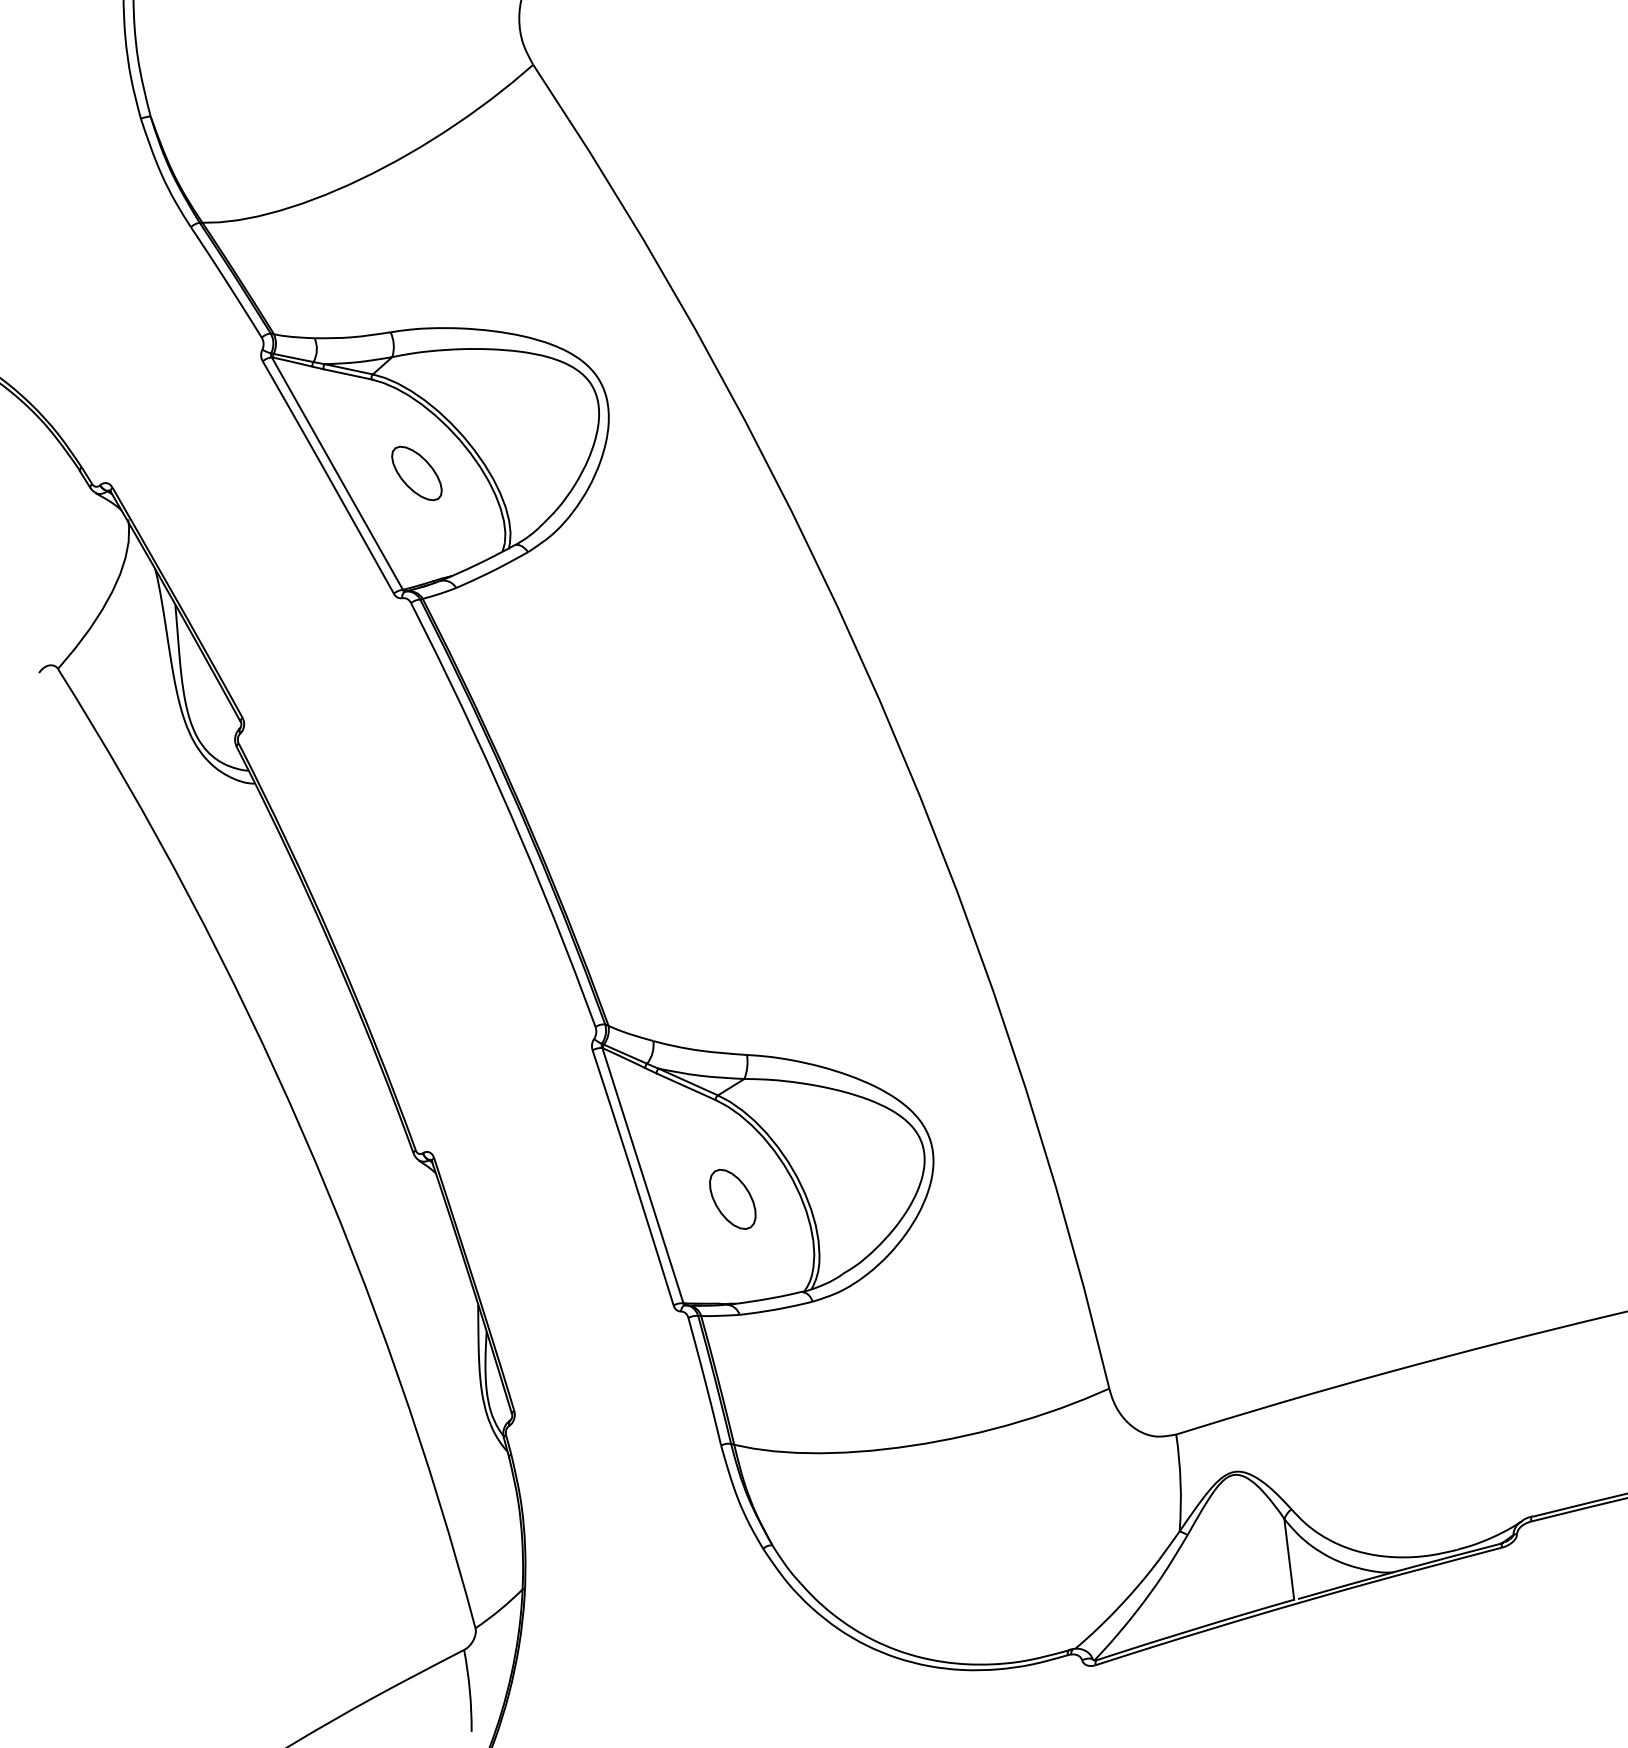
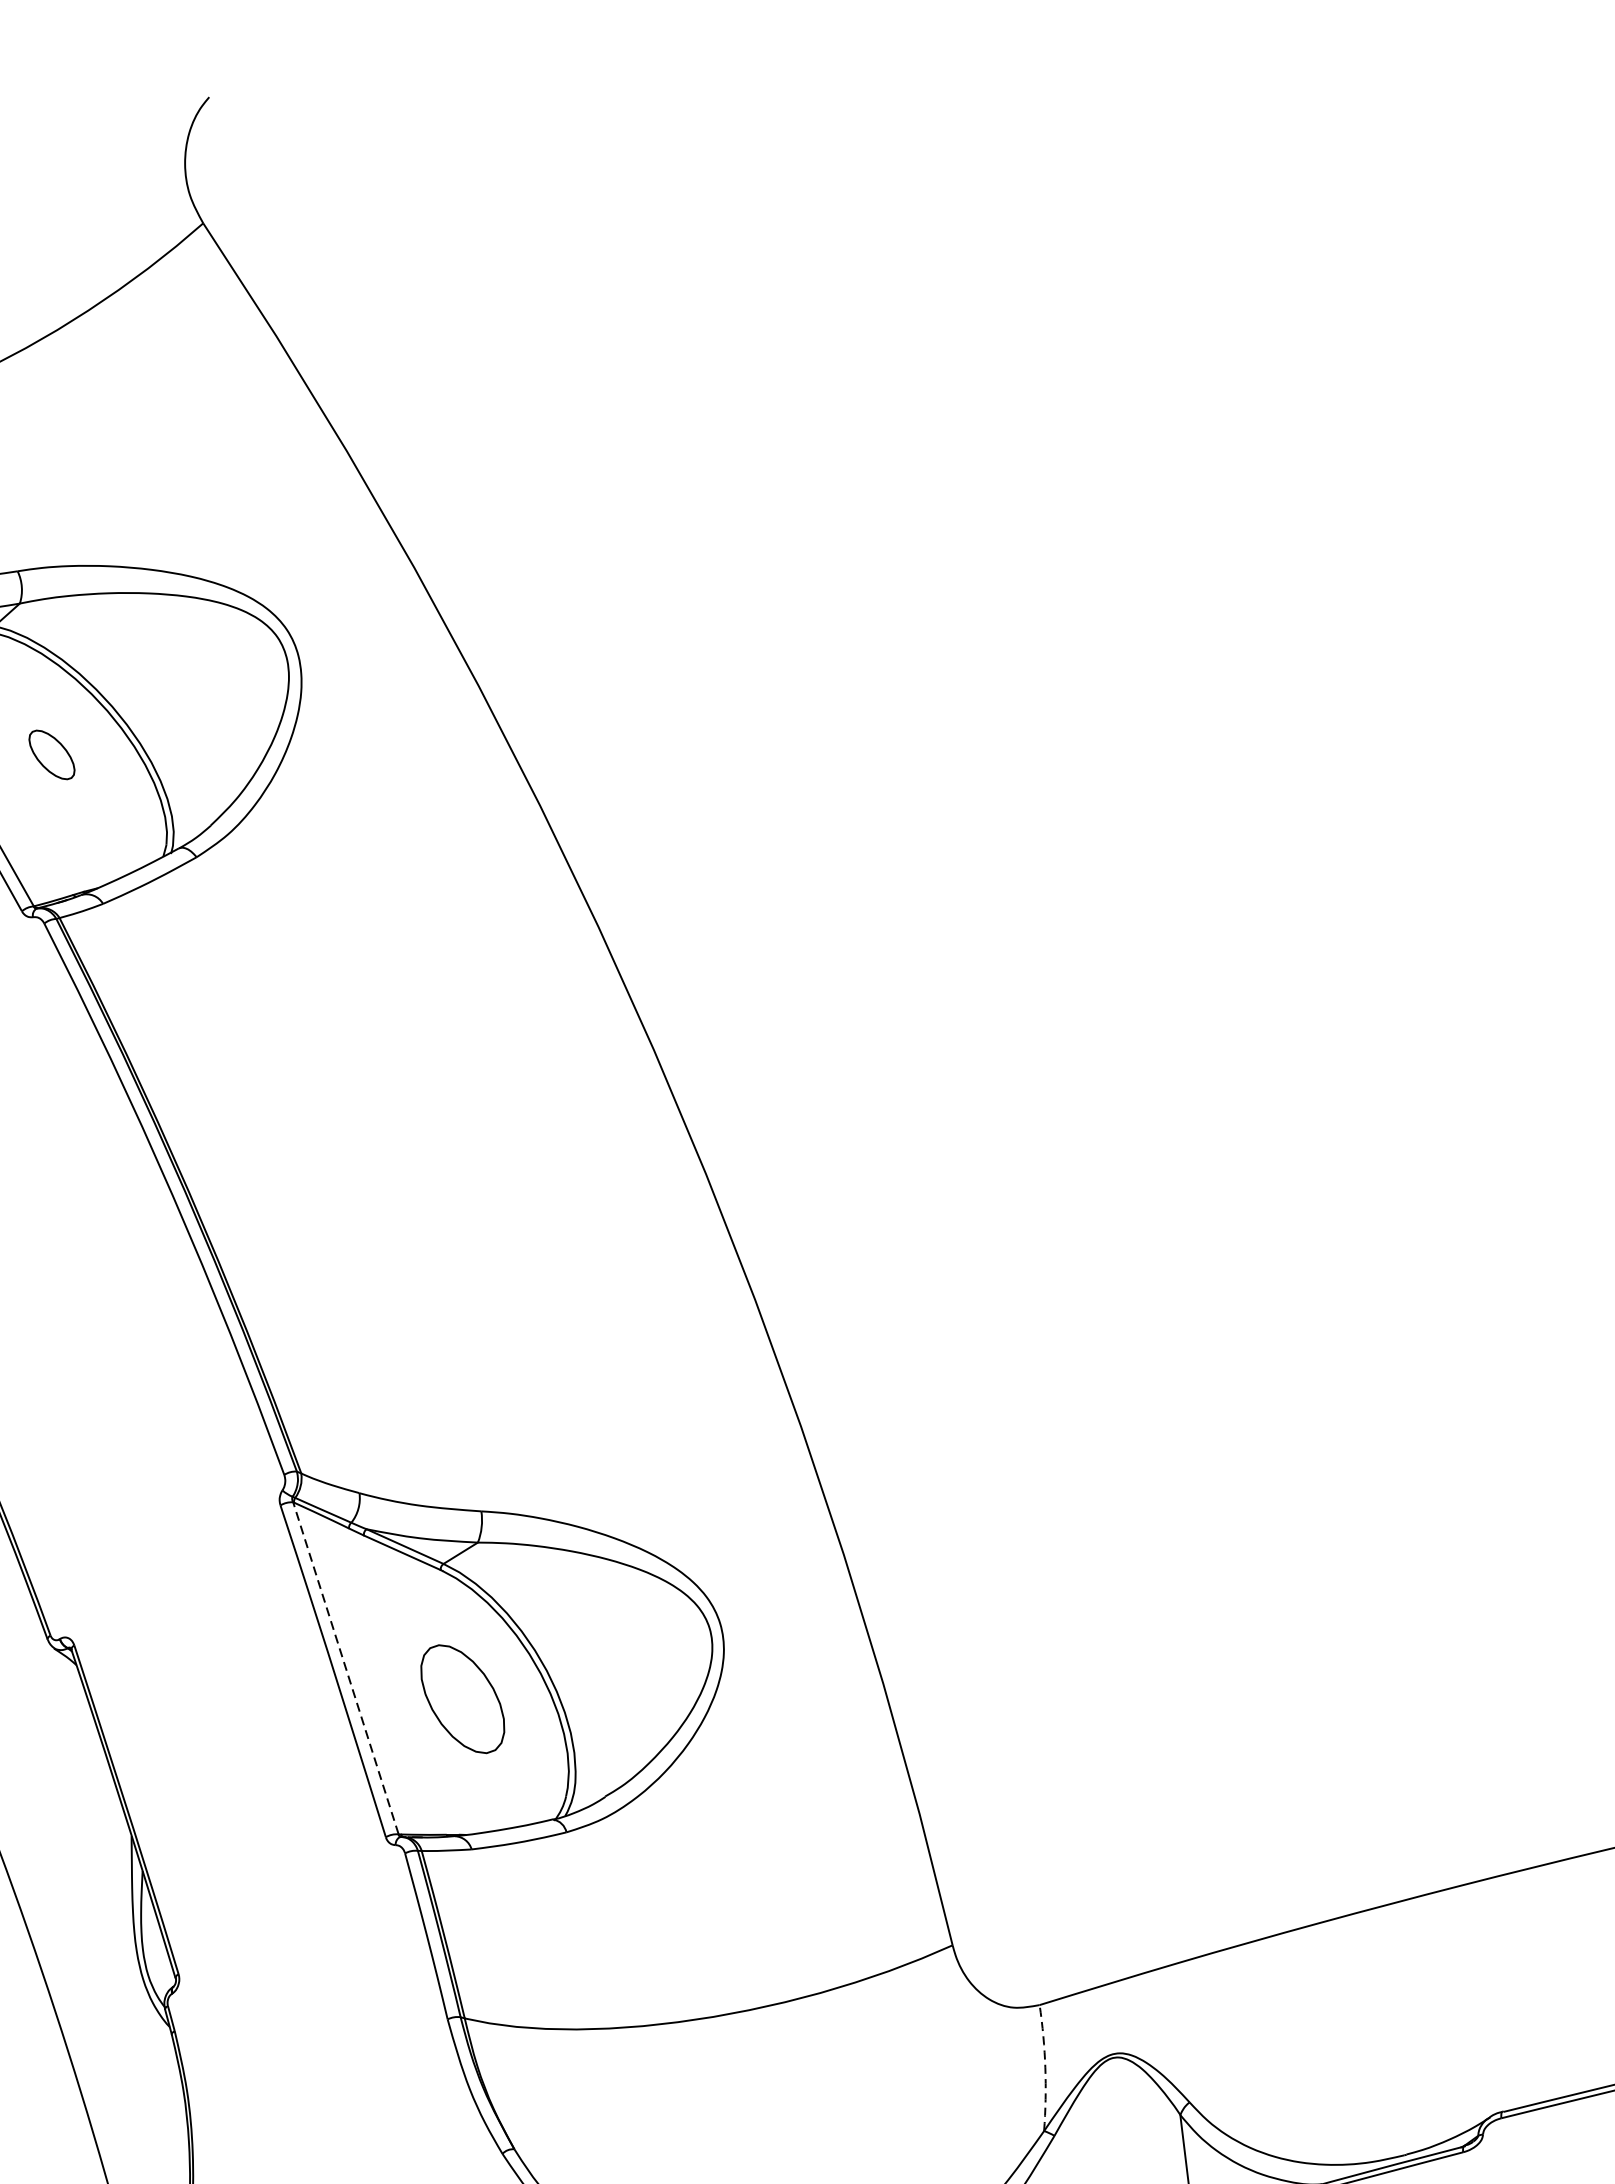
part: (416, 473) -> (51, 754), size x0.7
line: (642, 1175) -> (345, 1668), solid -> dashed
part: (732, 1199) -> (462, 1699), size x1.4
arc: (1180, 1482) -> (1045, 2067), solid -> dashed

